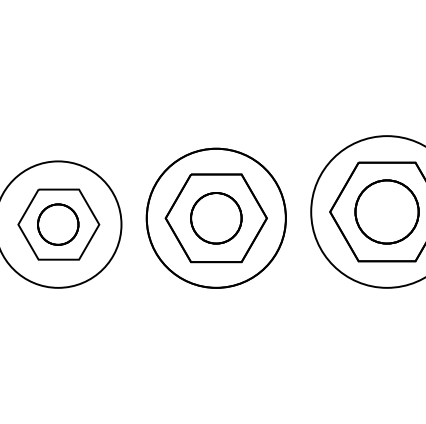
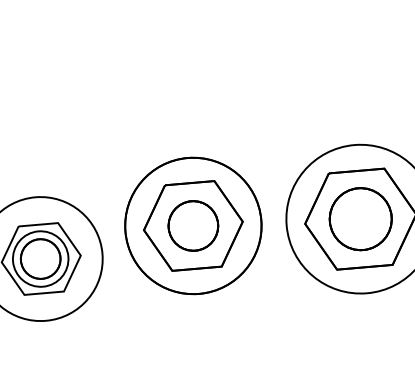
part: (215, 217) -> (192, 225), moved
circle: (58, 224) -> (40, 258), size x1.4

